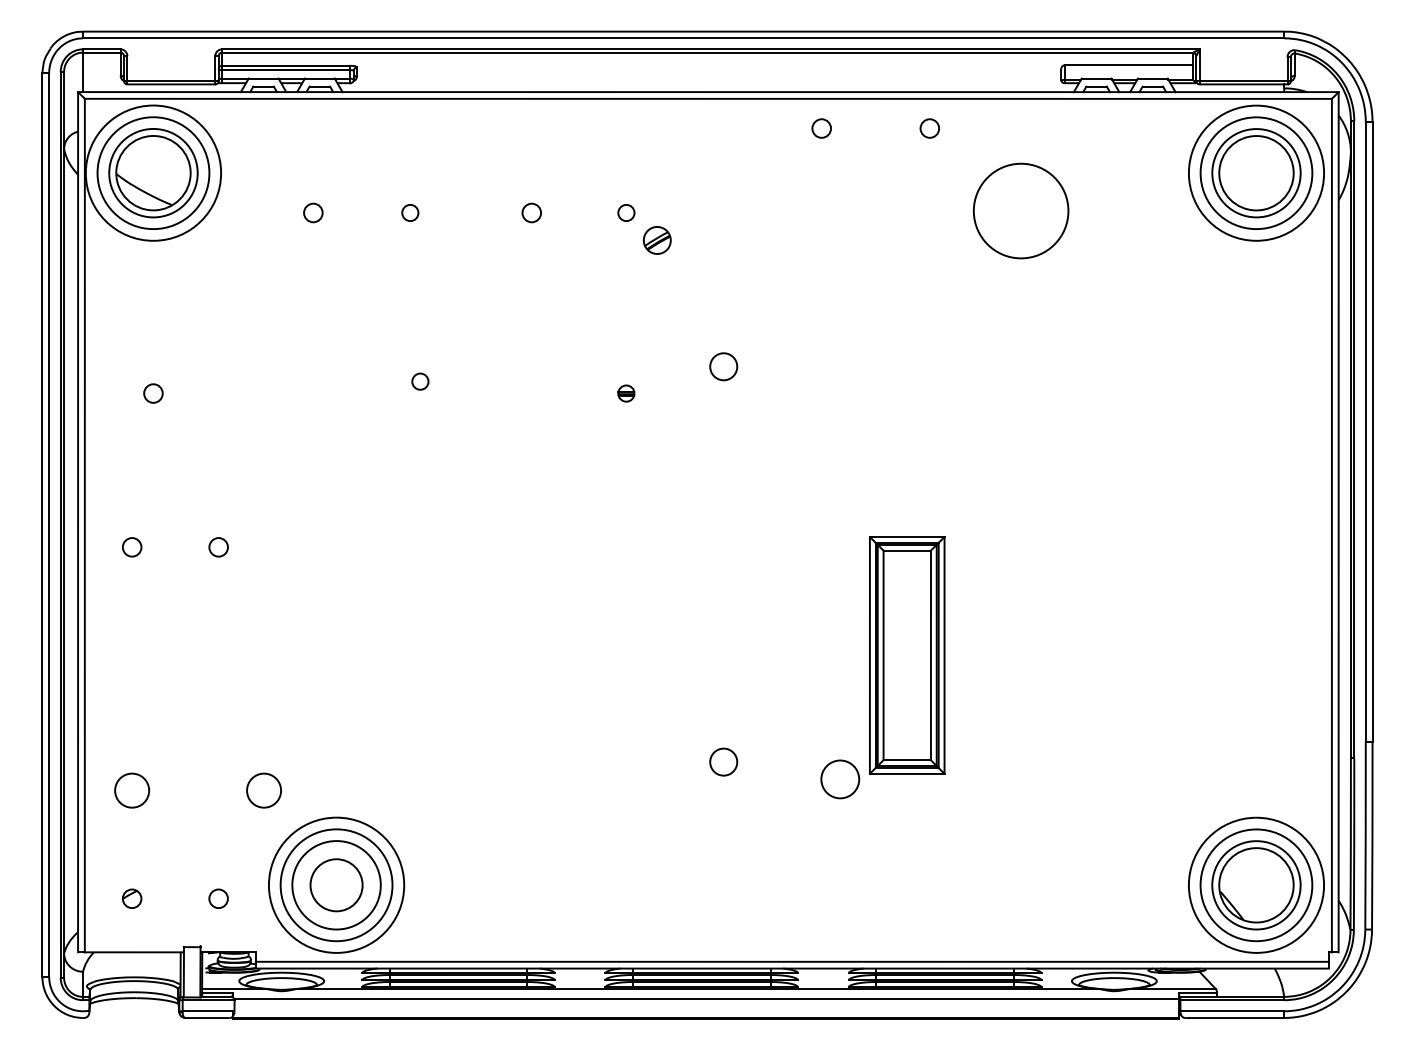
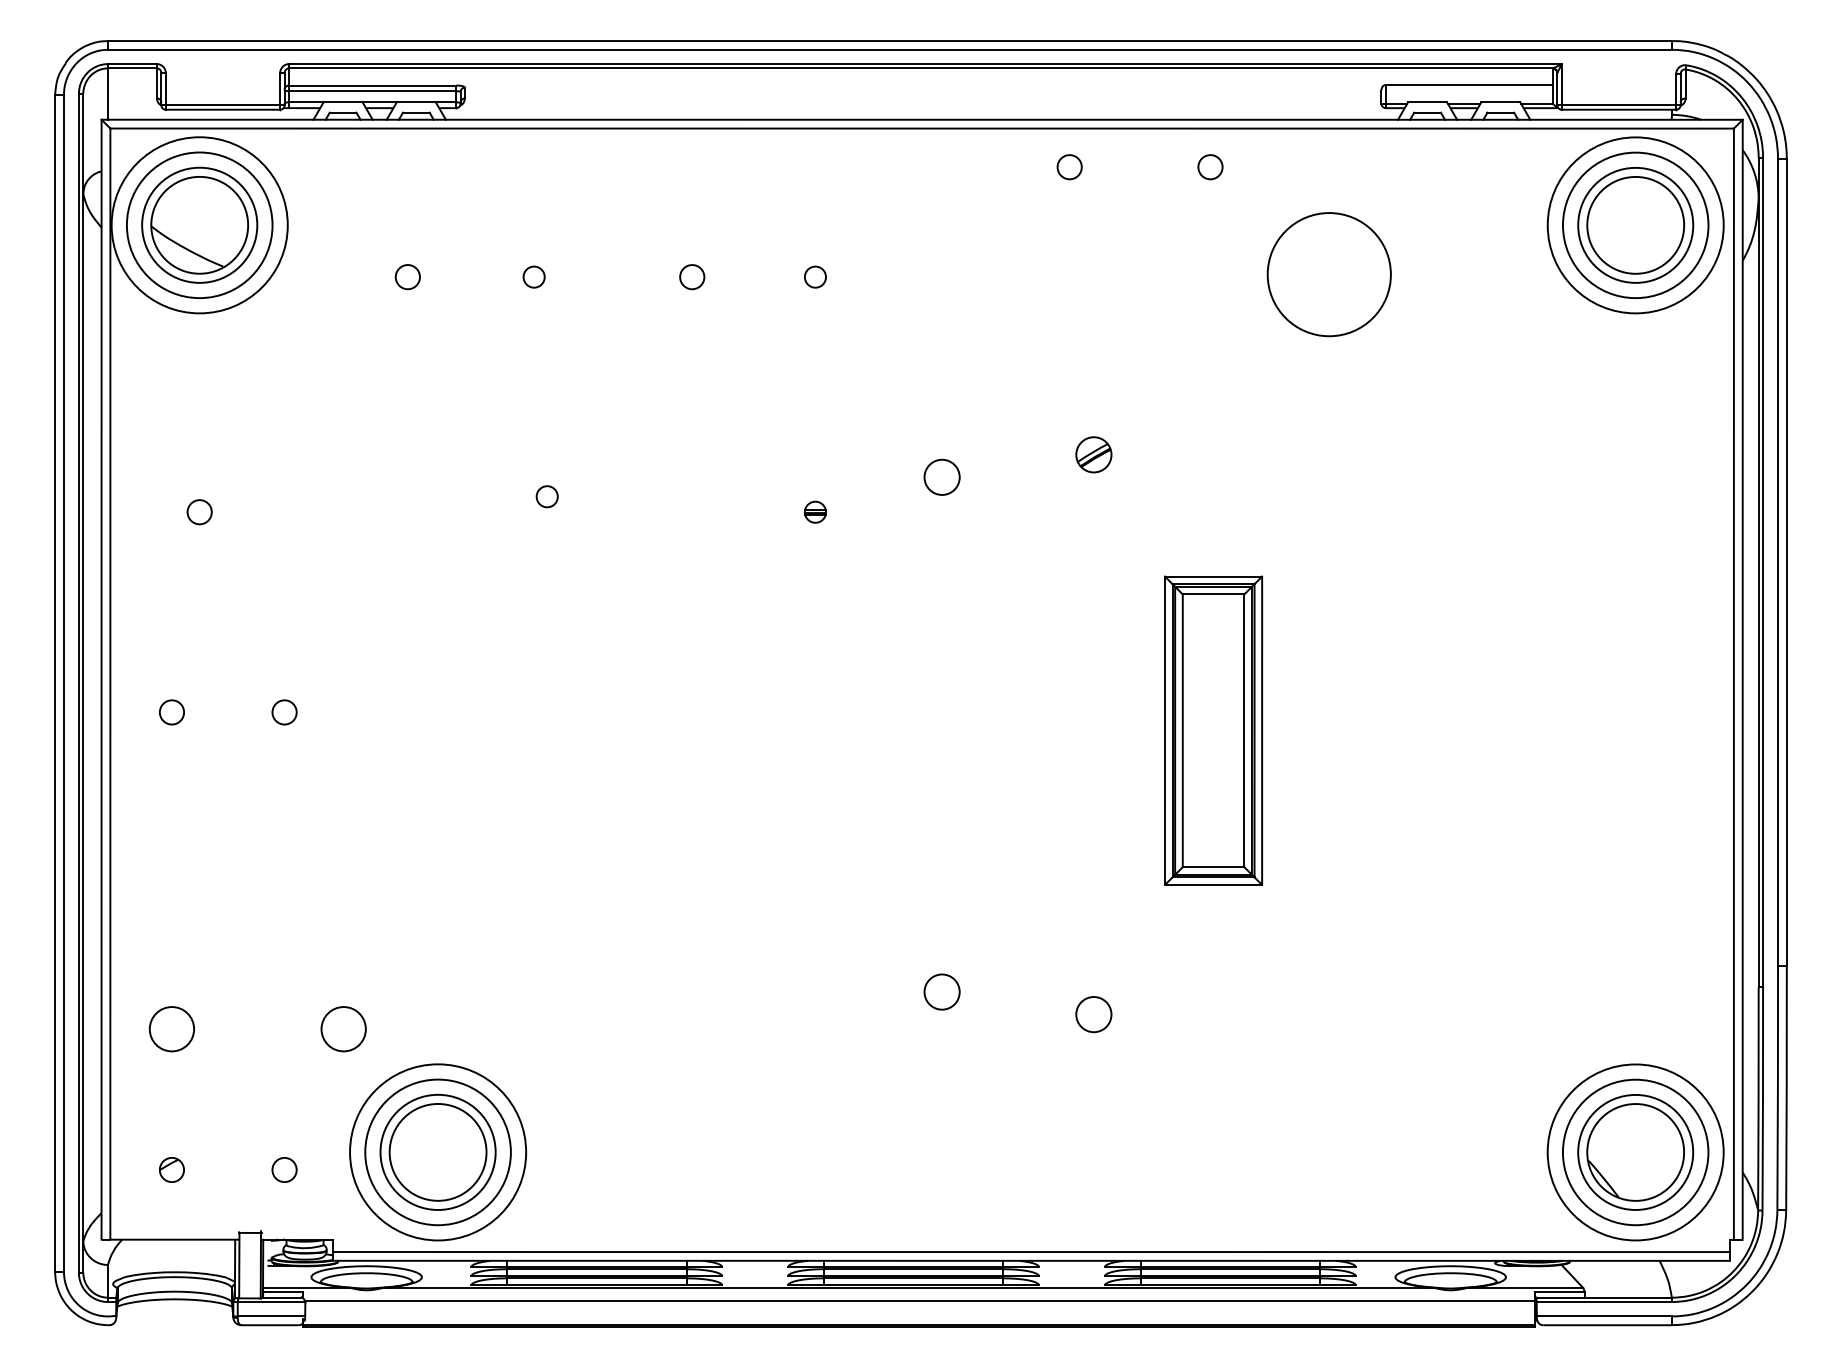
part: (656, 240) -> (1092, 454), moved
part: (907, 655) -> (1213, 730), moved
circle: (839, 778) -> (1092, 1013), size x0.71
circle: (336, 885) -> (437, 1152), size x1.43

